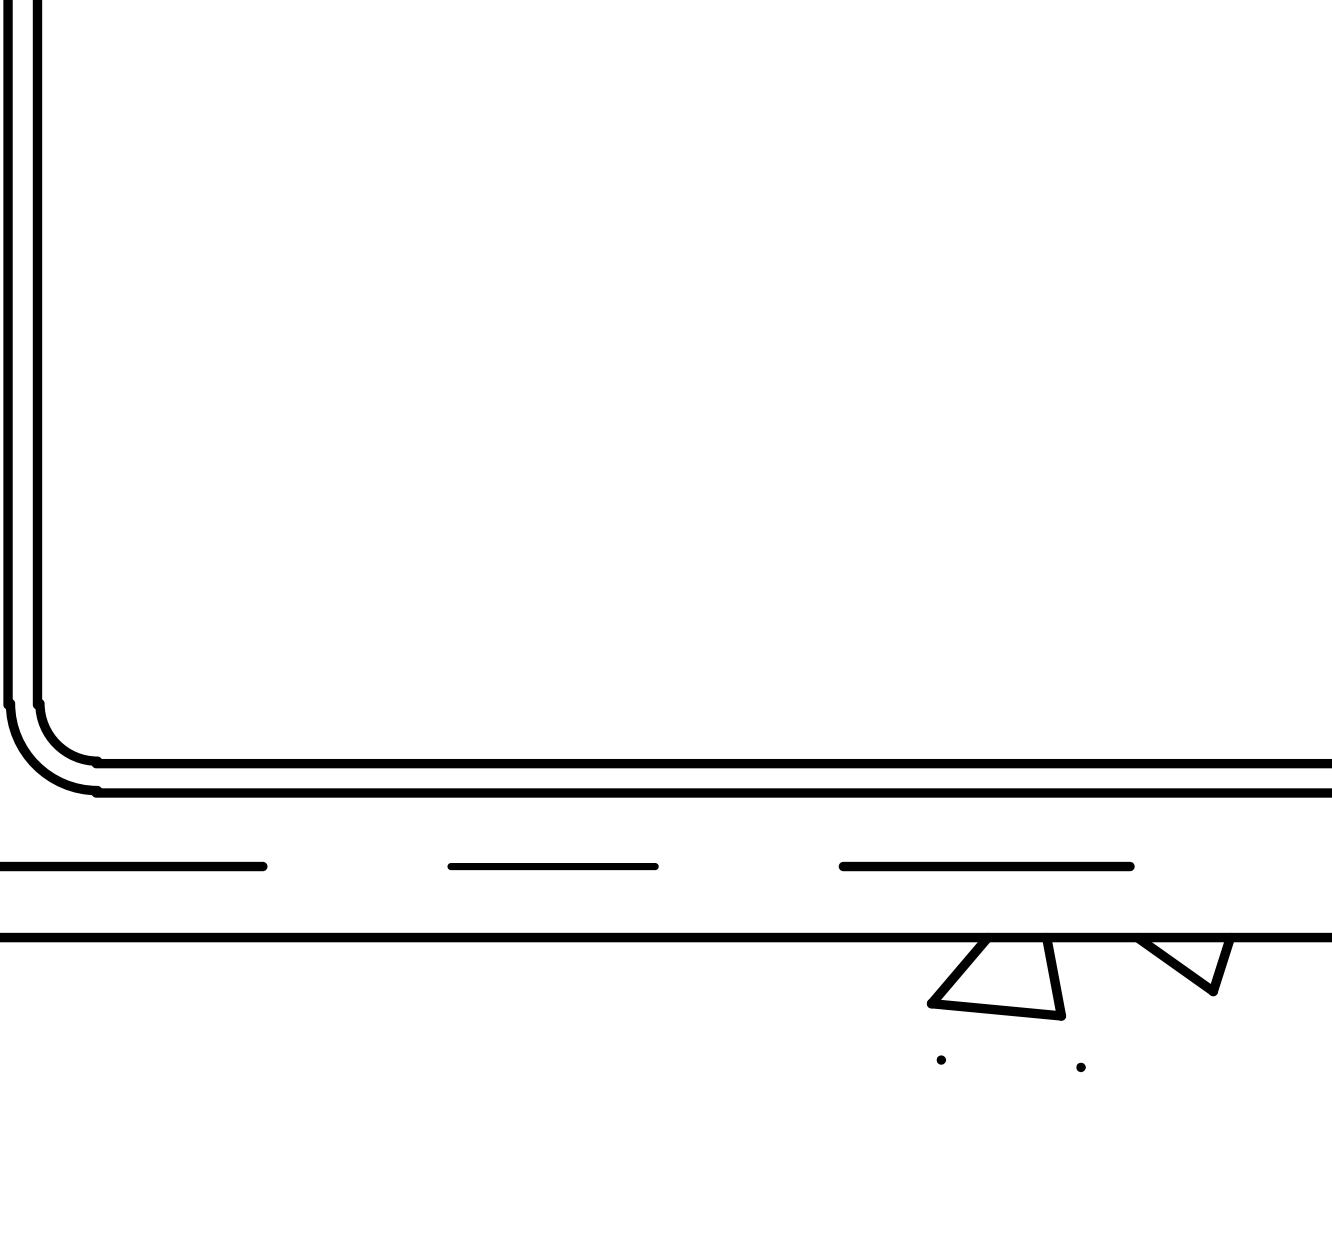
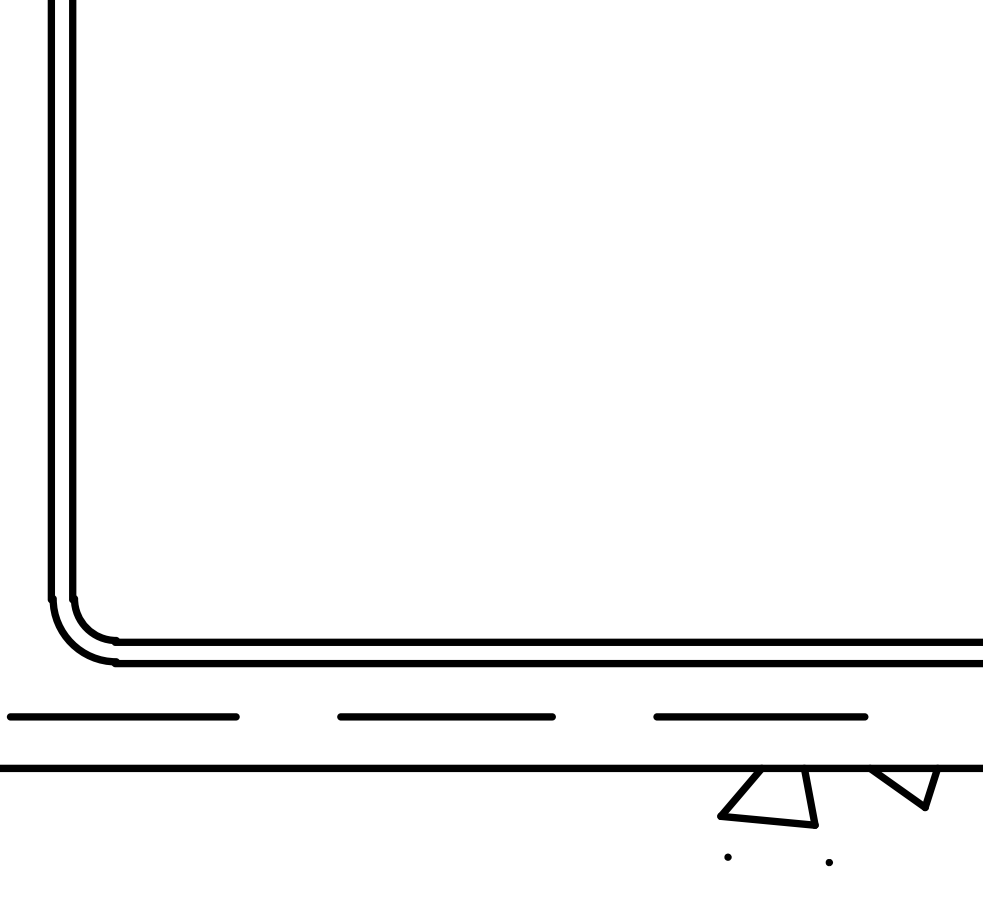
part: (553, 865) -> (446, 716), size x1.43

